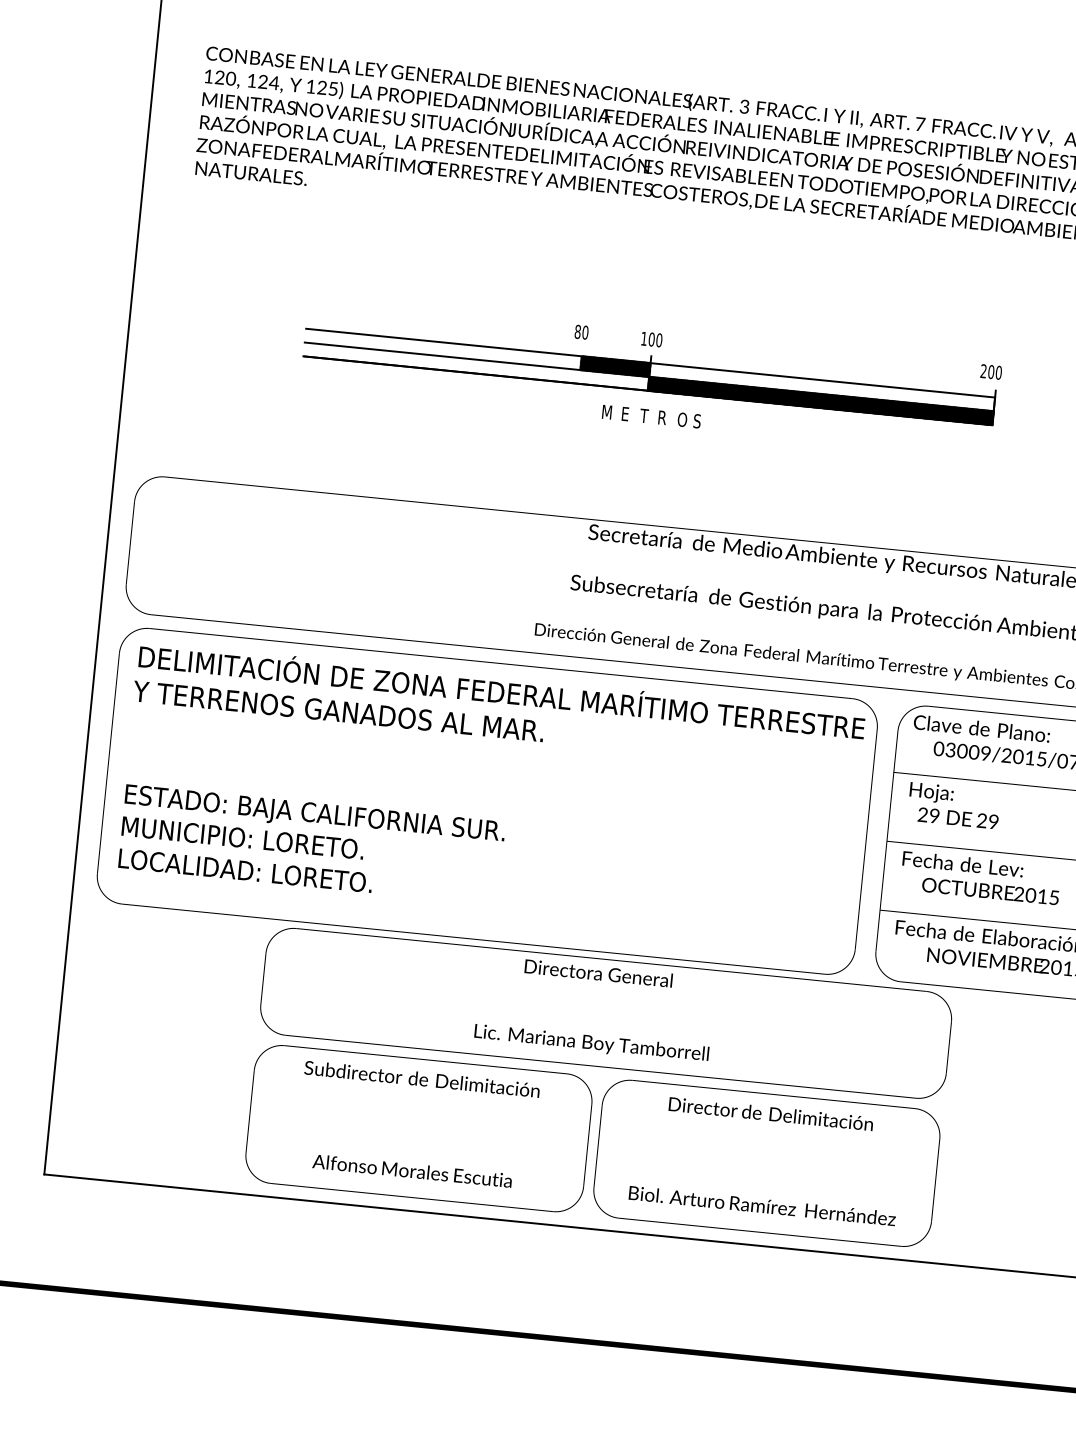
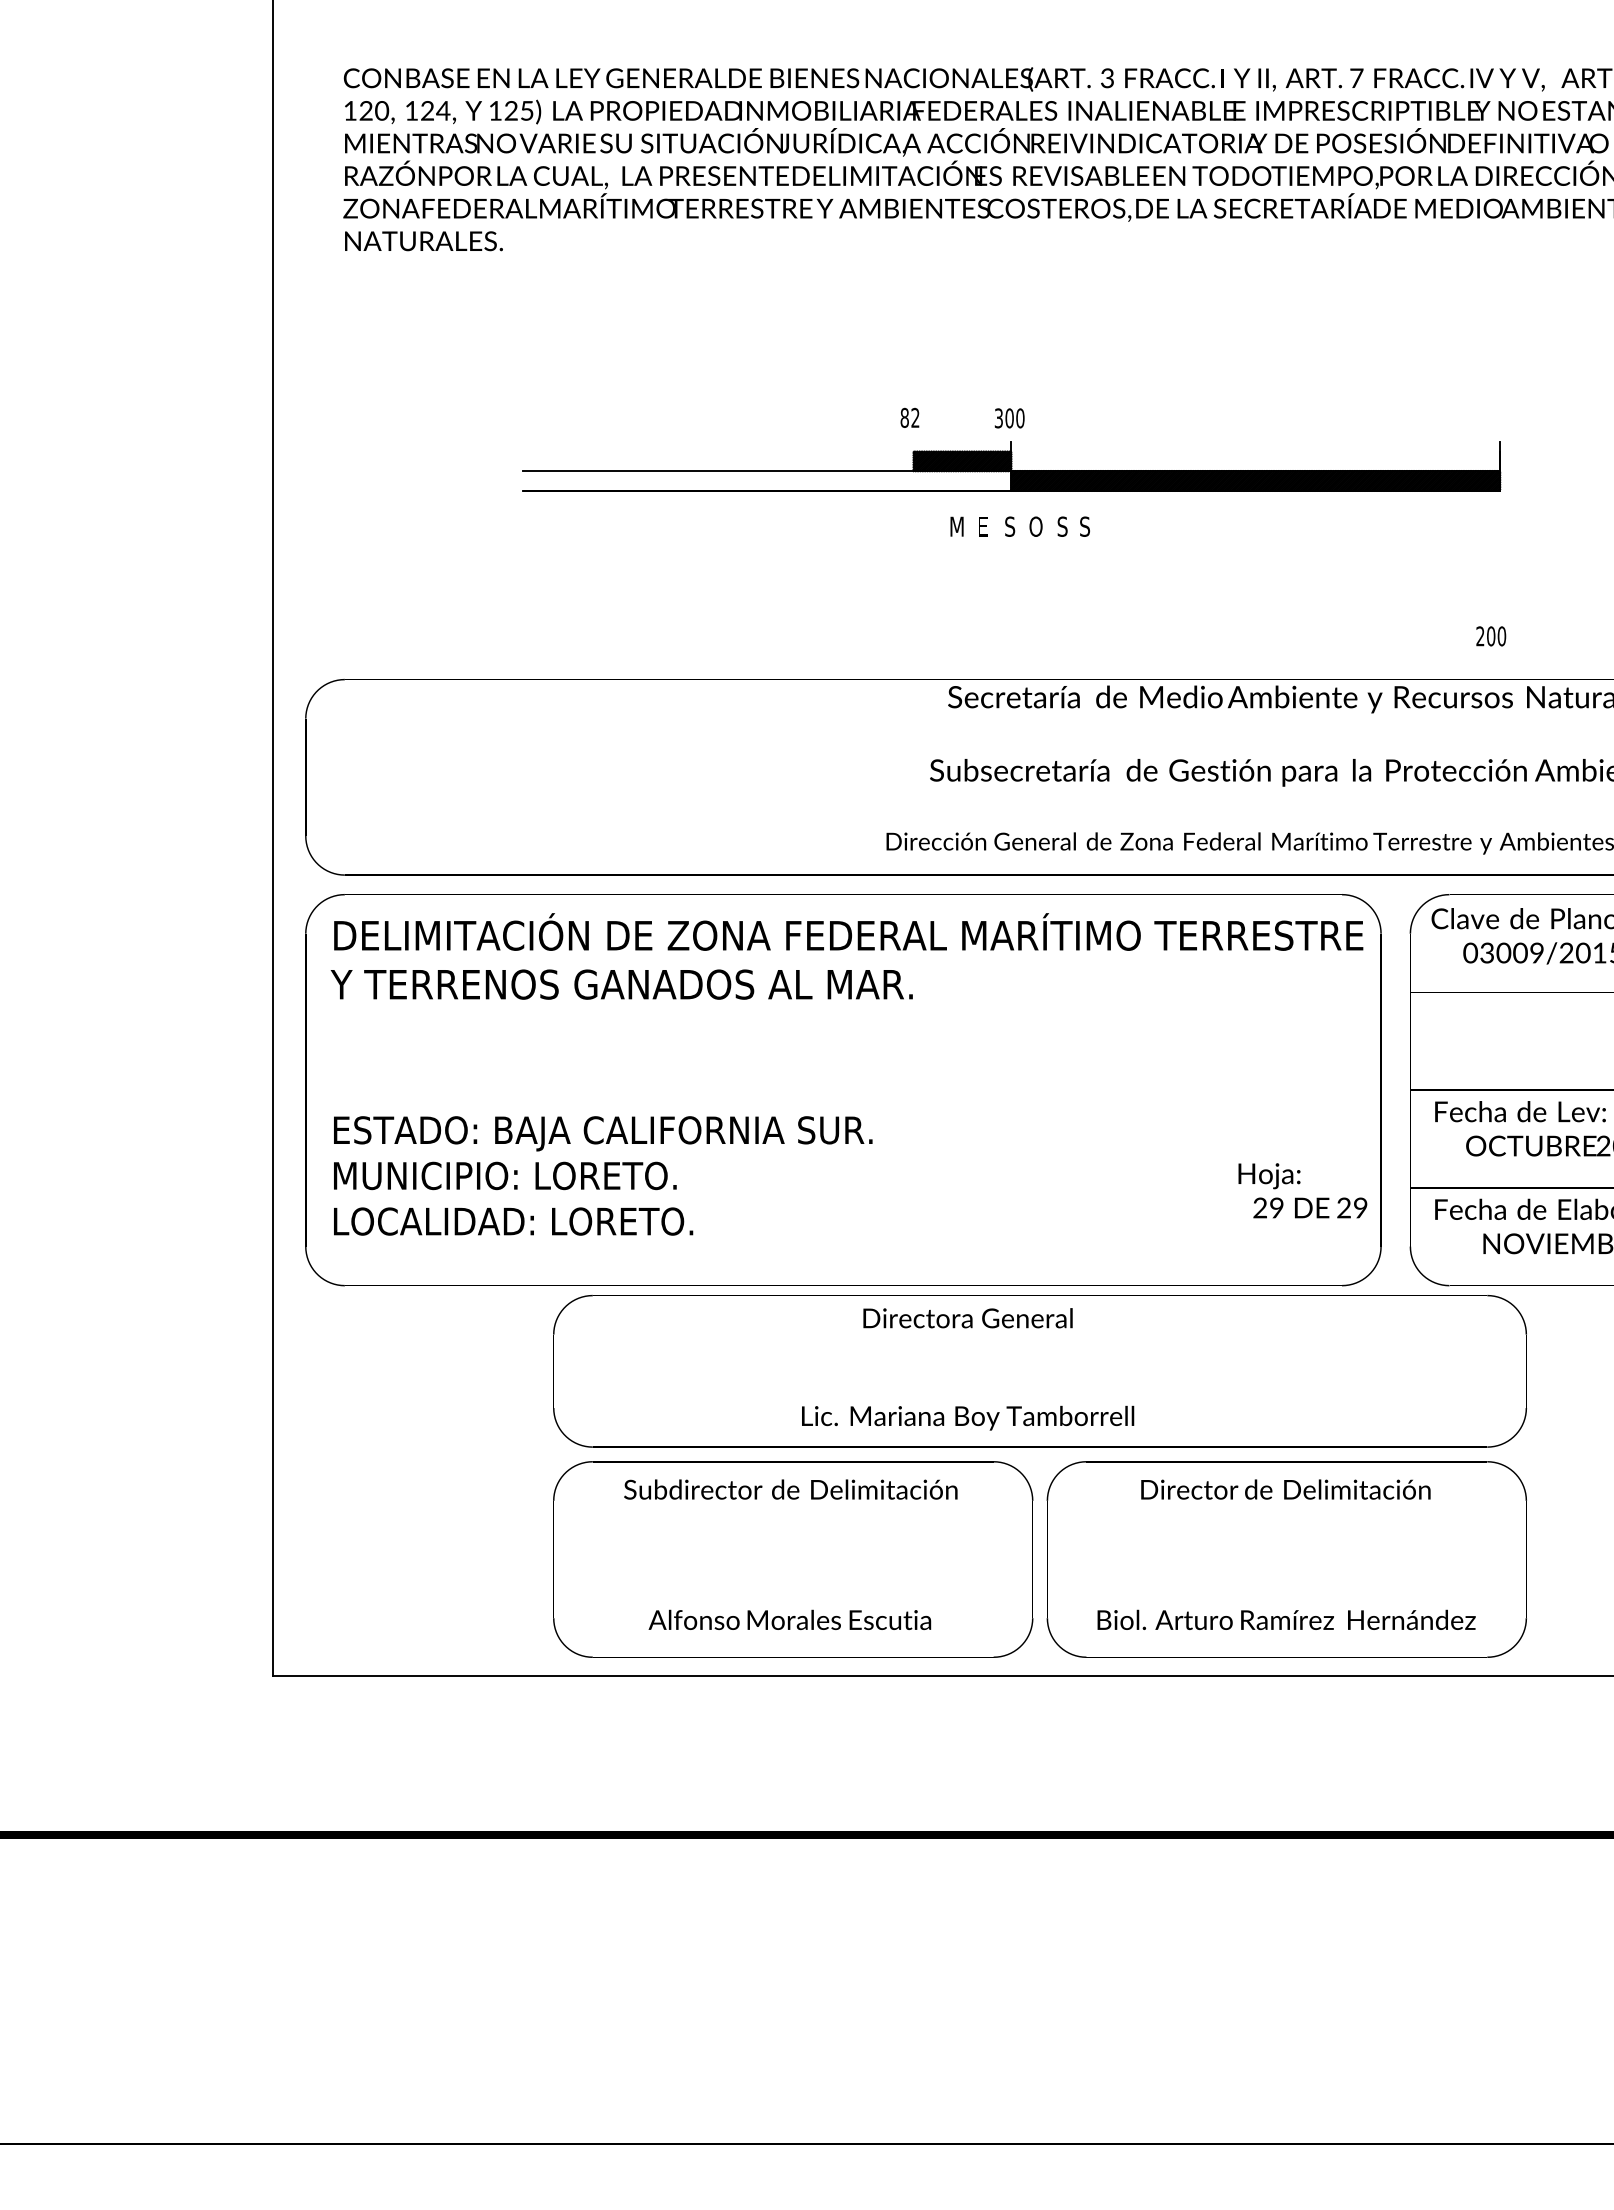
text: (585, 332) -> (915, 417), 80 -> 82
text: (643, 338) -> (998, 418), 100 -> 300
line: (650, 363) -> (1011, 451), removed
text: (991, 372) -> (1491, 636), moved
text: (644, 415) -> (1009, 526), T -> S
text: (662, 417) -> (1035, 526), R -> O
text: (682, 419) -> (1063, 526), O -> S
text: (953, 805) -> (1302, 1190), moved
text: (595, 1009) -> (968, 1369), moved

